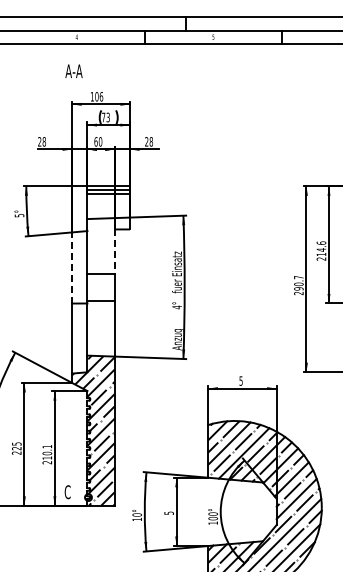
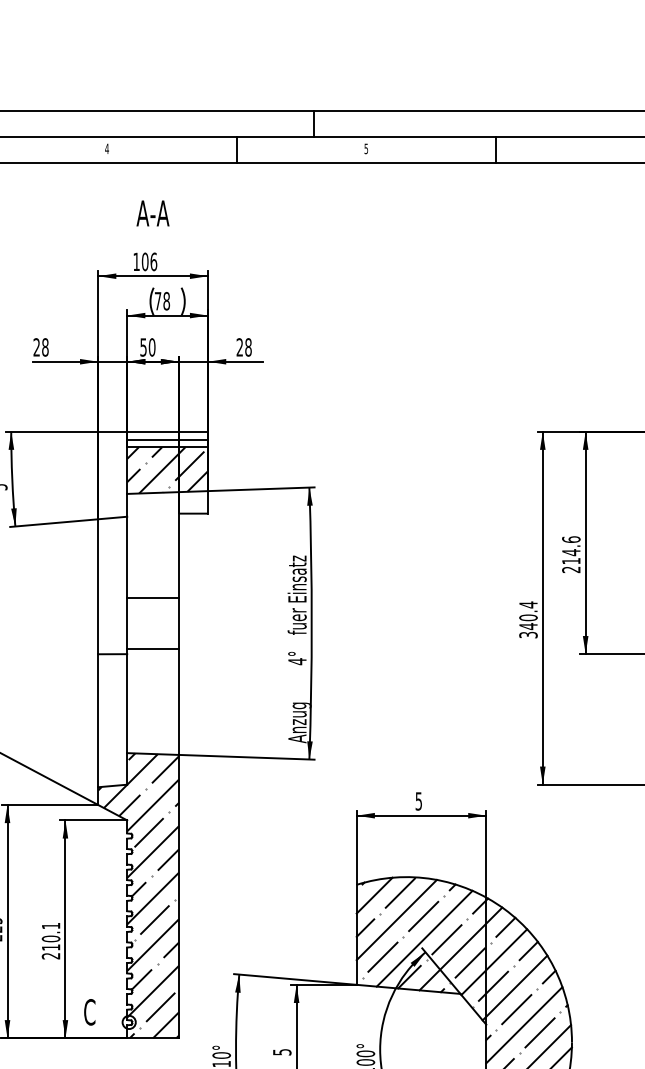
text: (73, 70) -> (152, 211), moved
text: (107, 117) -> (165, 301), 73 -> 78
text: (95, 141) -> (142, 346), 60 -> 50
hatch: (108, 206) -> (167, 470), added
line: (114, 252) -> (178, 557), dashed -> solid
line: (72, 267) -> (98, 585), dashed -> solid
text: (298, 285) -> (527, 620), 290.7 -> 340.4

